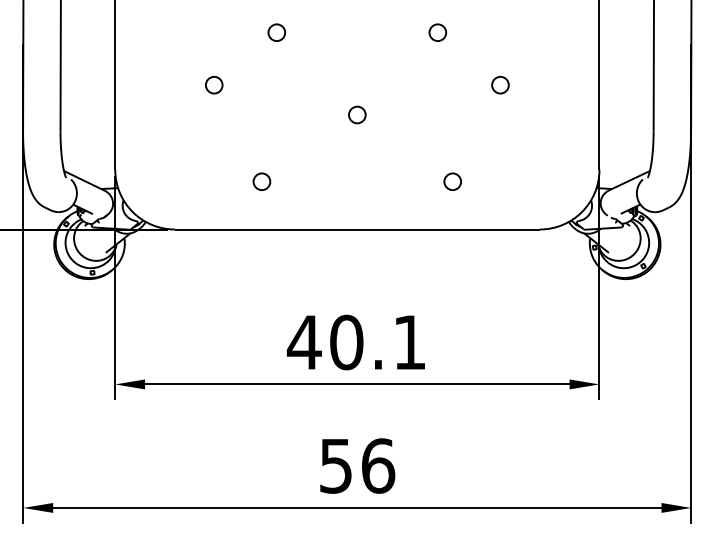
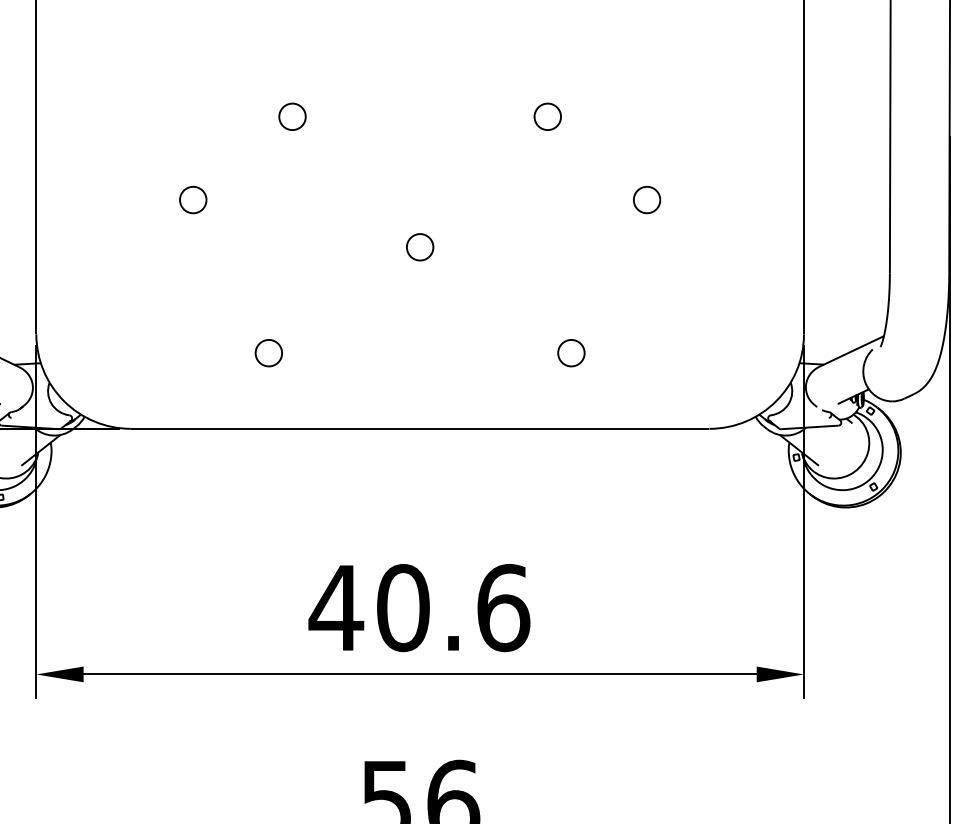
text: (409, 342) -> (502, 607), 40.1 -> 40.6

